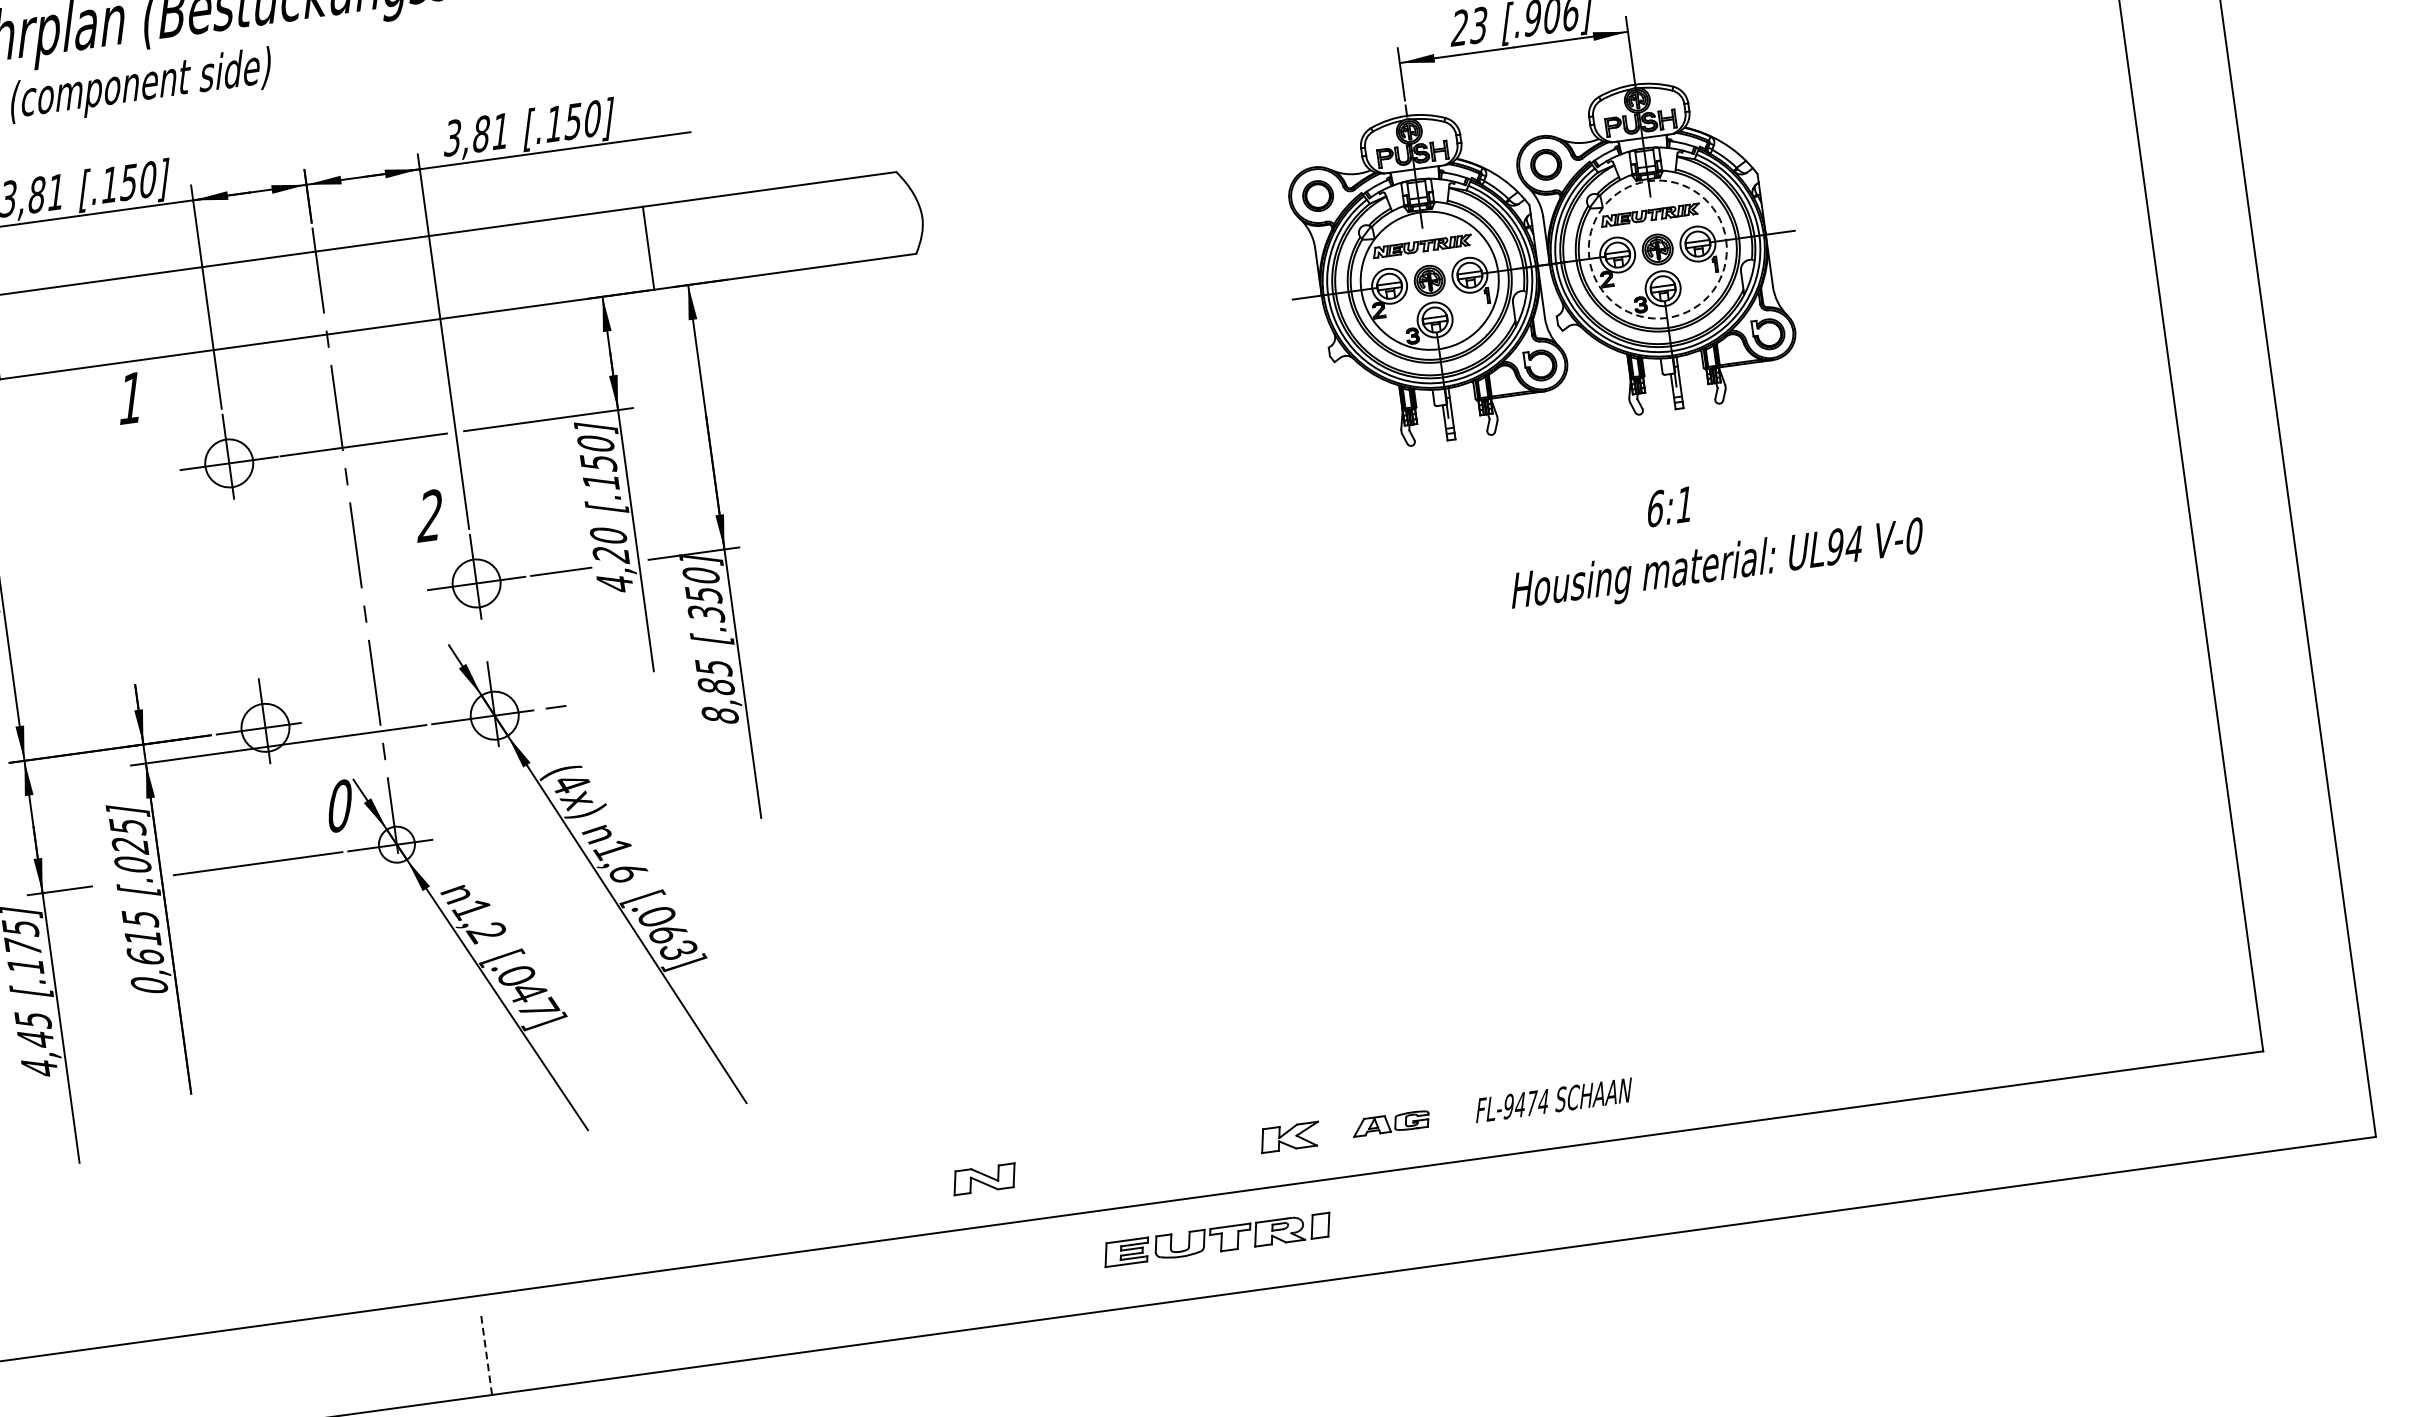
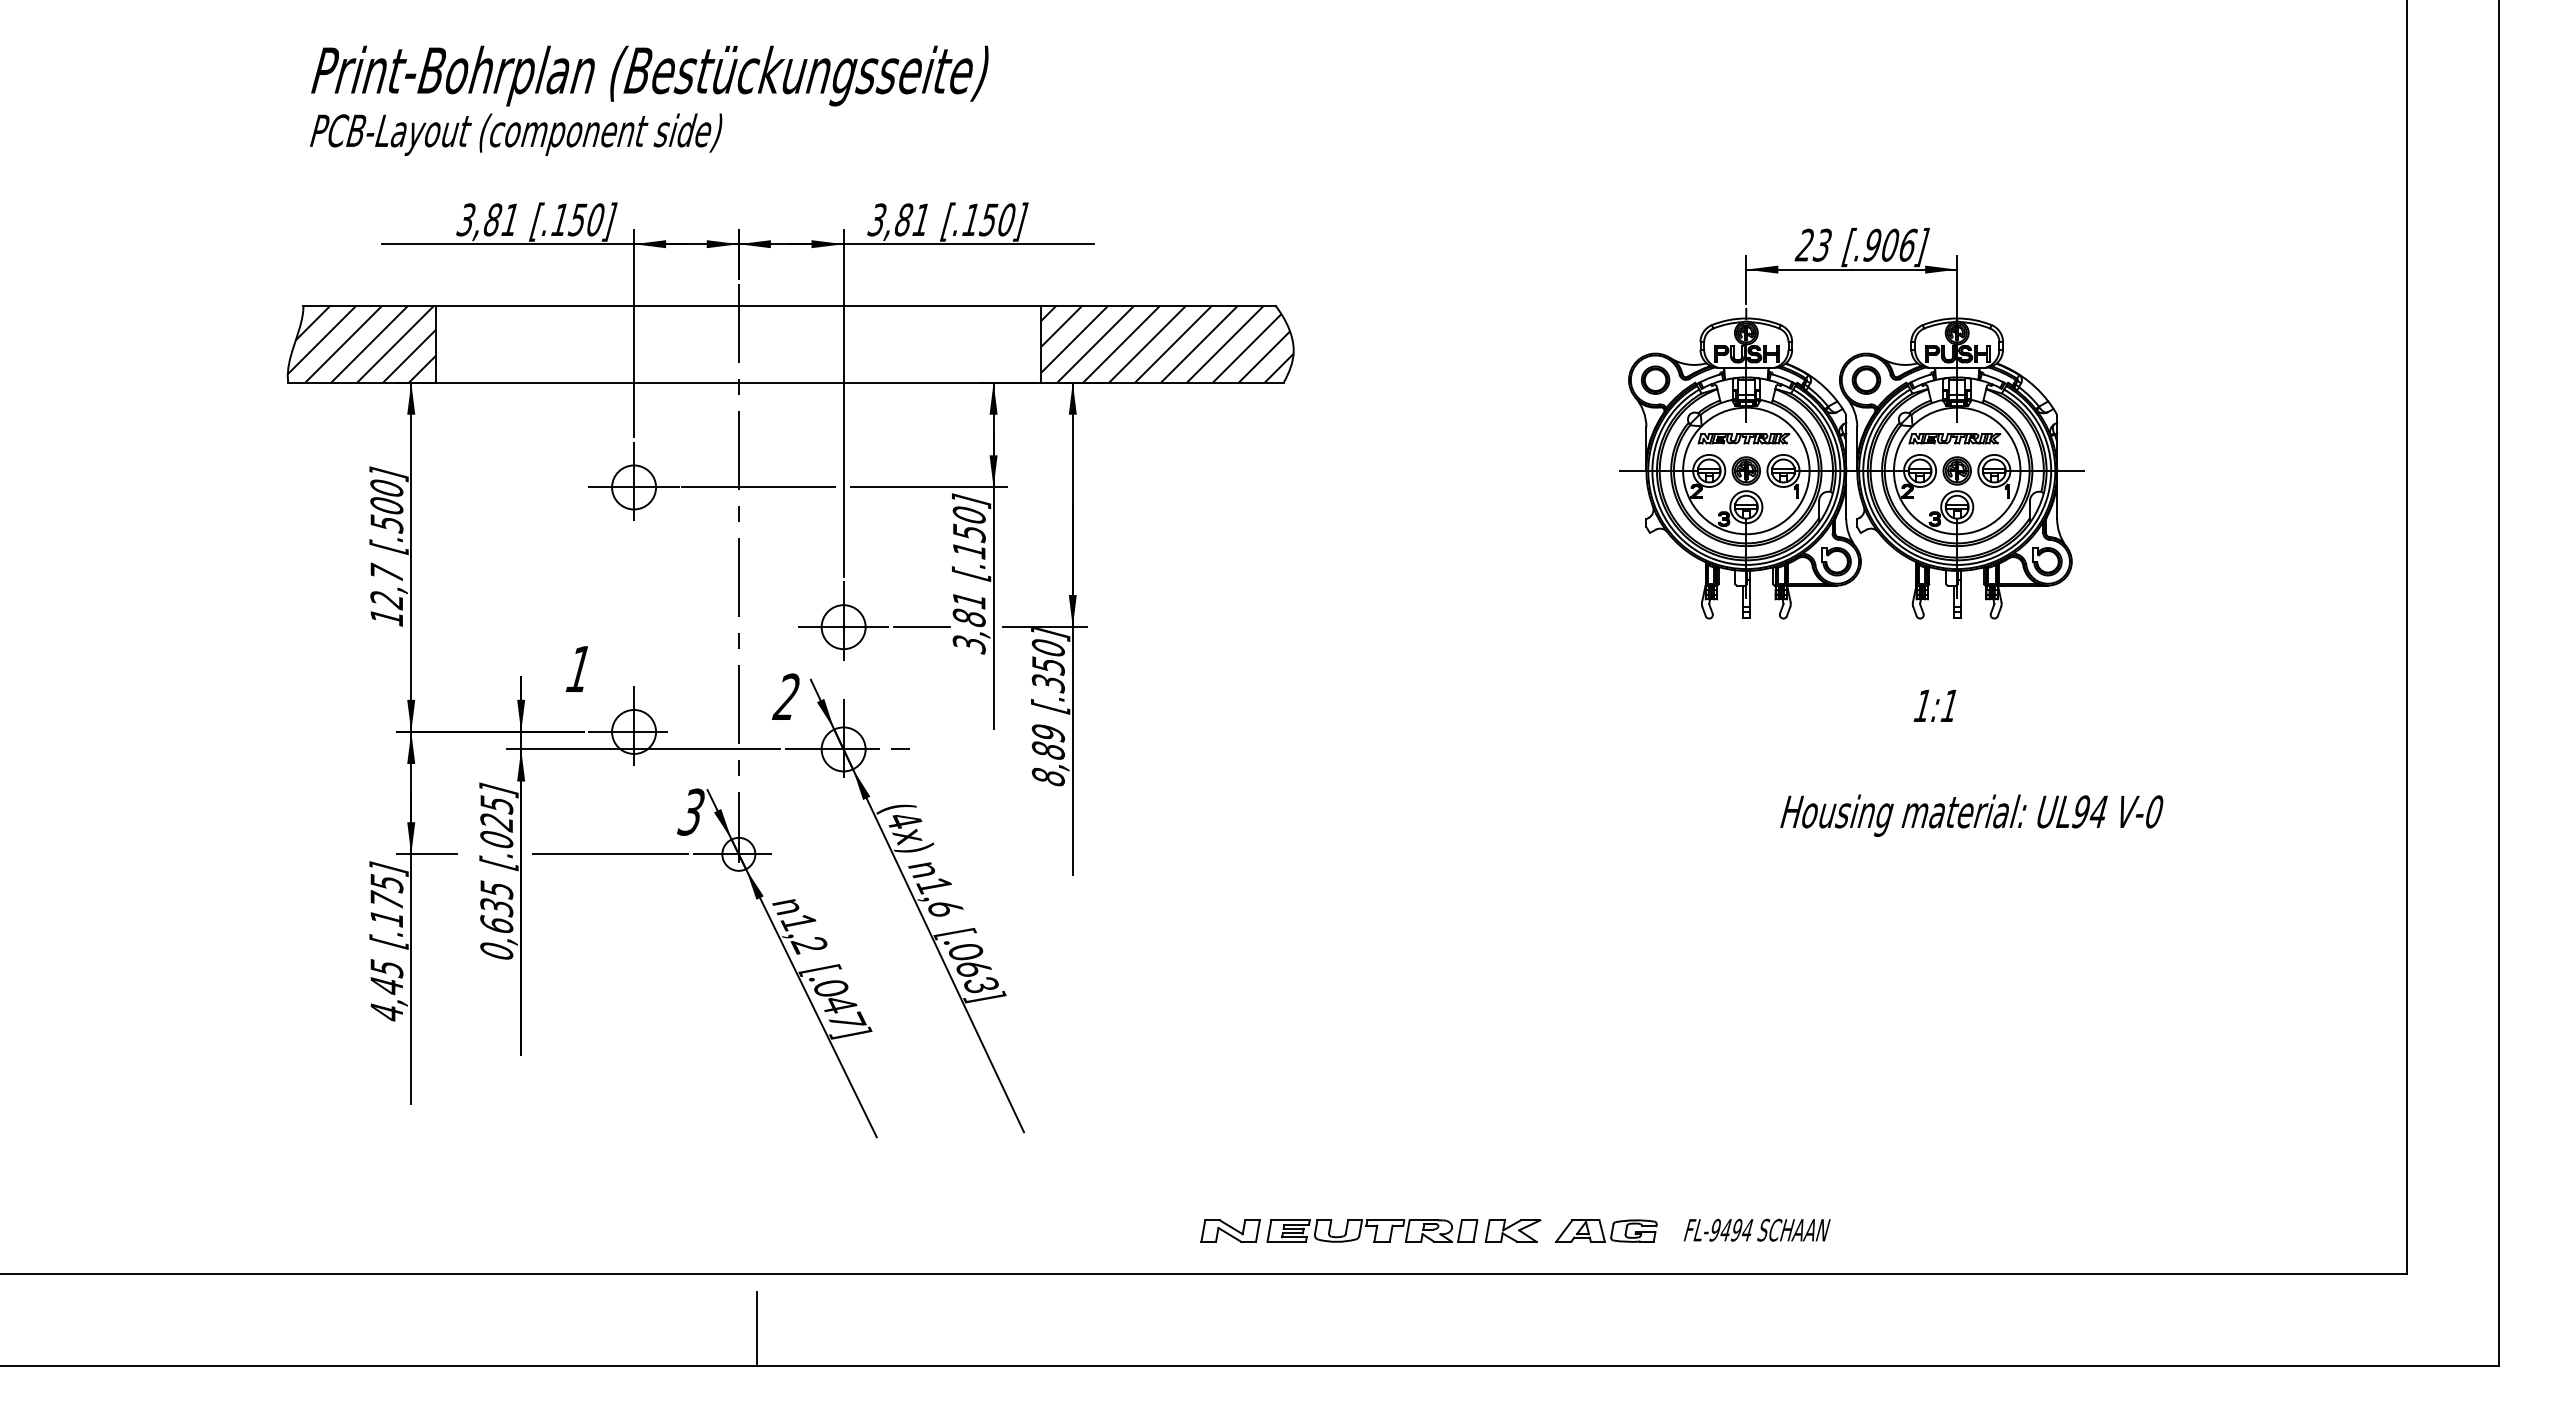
hatch: (784, 228) -> (1167, 343), added
circle: (1656, 249) -> (1956, 470), dashed -> solid
text: (128, 397) -> (576, 668), moved
text: (1654, 508) -> (1922, 705), 6:1 -> 1:1
text: (428, 515) -> (785, 696), moved
text: (610, 559) -> (968, 622), 4,20 -> 3,81
text: (1717, 567) -> (1971, 815), moved
text: (712, 668) -> (1047, 733), 8,85 -> 8,89
text: (338, 805) -> (690, 811), 0 -> 3
text: (142, 938) -> (496, 907), 0,615 -> 0,635
text: (1531, 1102) -> (1736, 1229), FL-9474 -> FL-9494
part: (1391, 1122) -> (1606, 1230), size x1.43
part: (1217, 1239) -> (1372, 1230), moved
line: (486, 1354) -> (756, 1328), dashed -> solid

